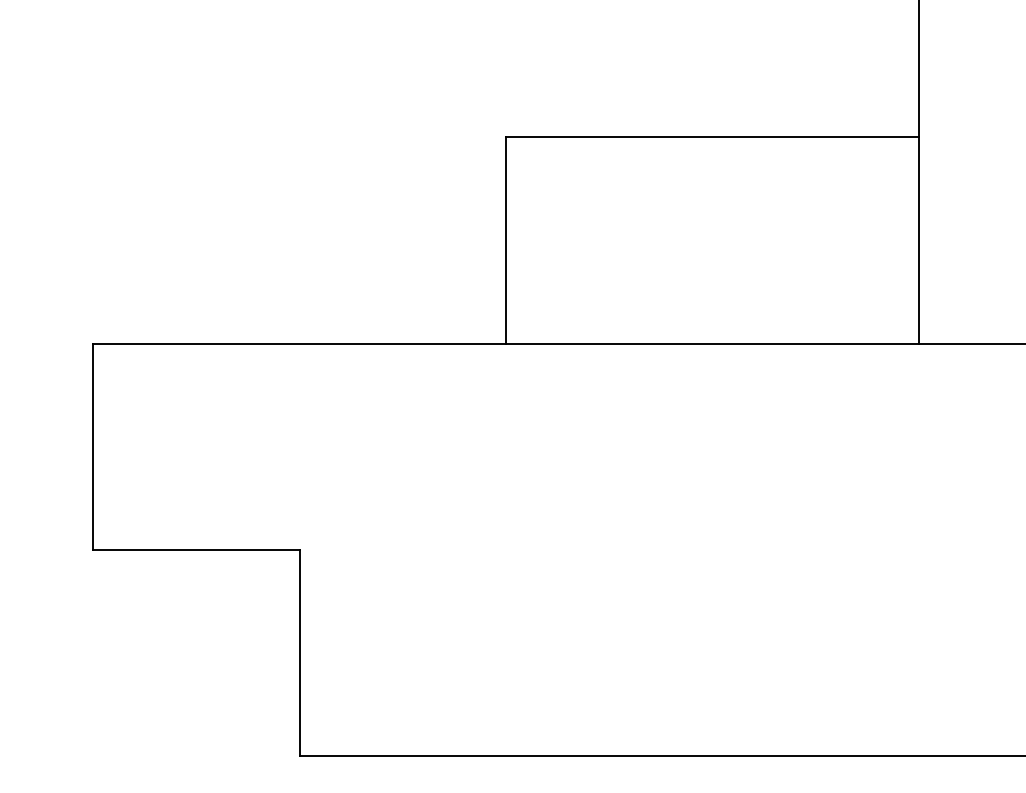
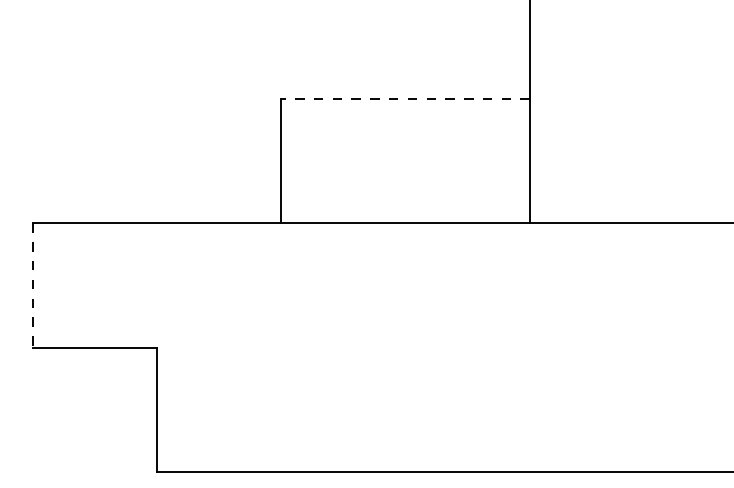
line: (712, 137) -> (405, 99), solid -> dashed
line: (94, 448) -> (33, 286), solid -> dashed

